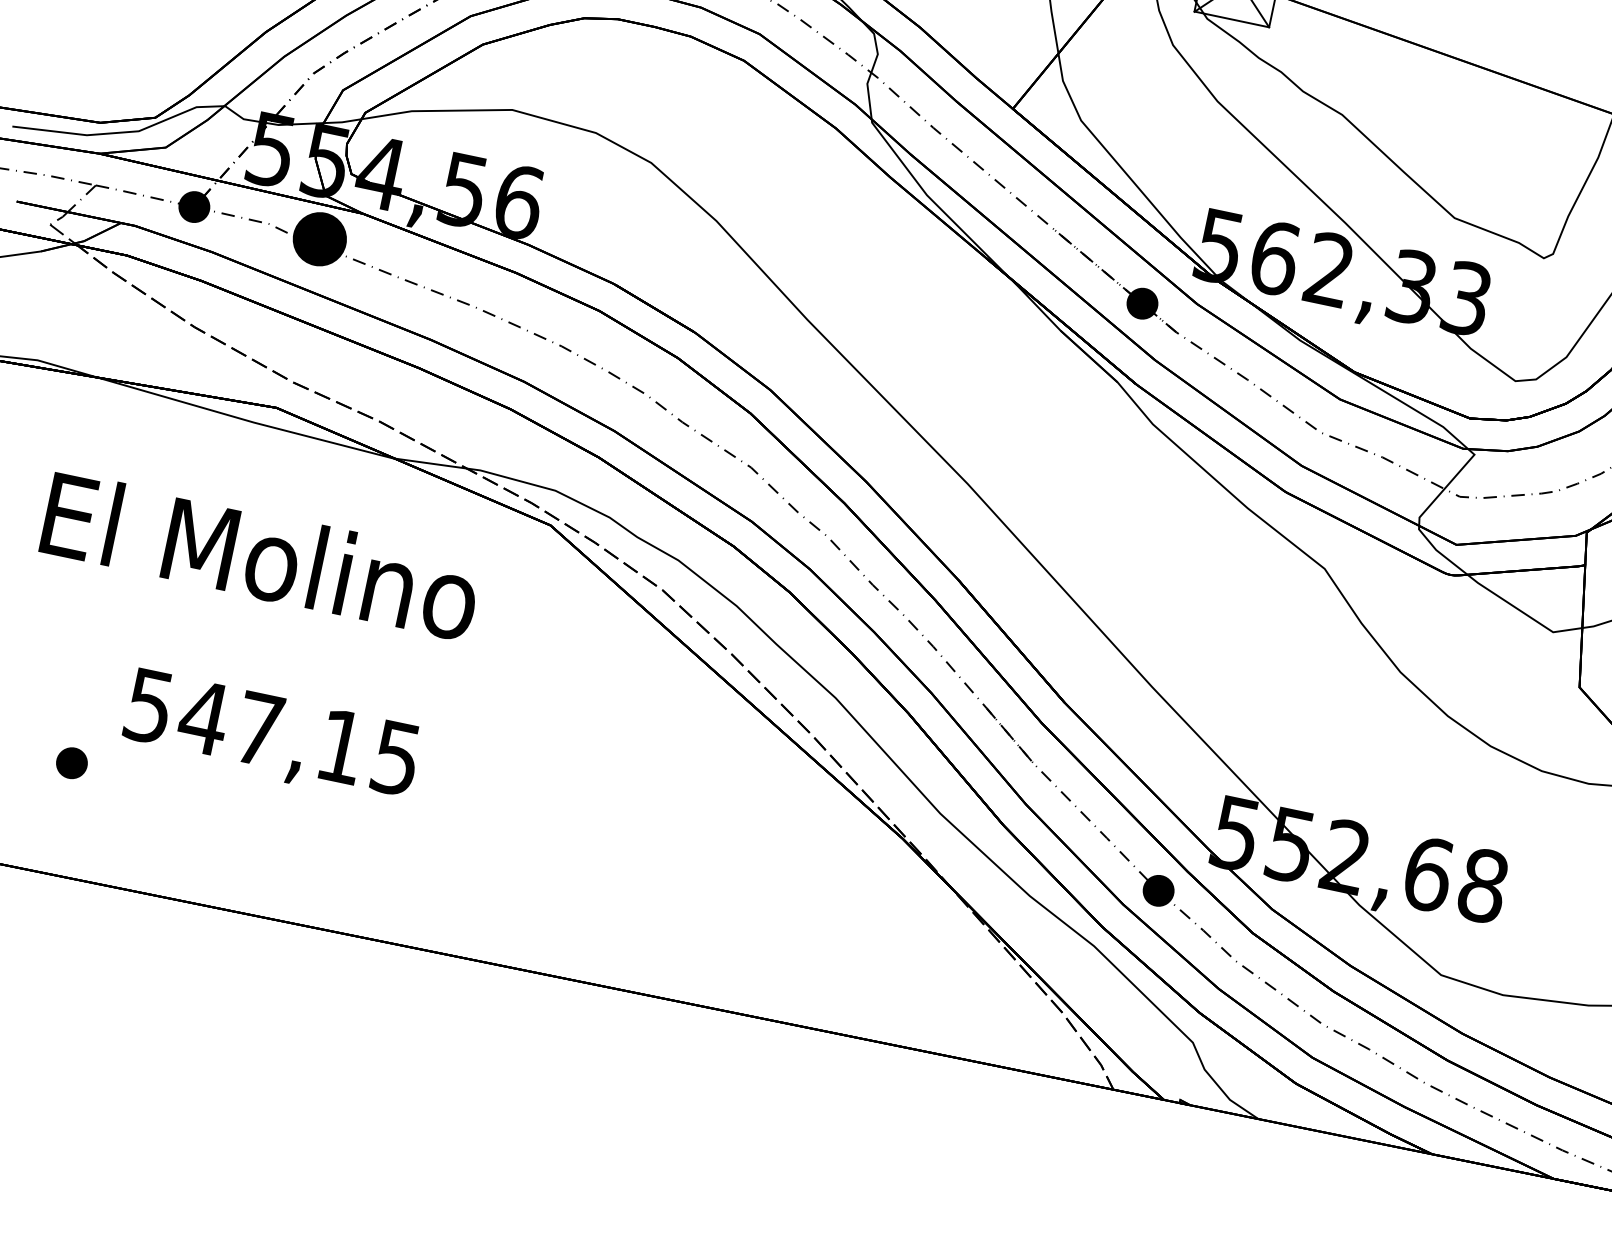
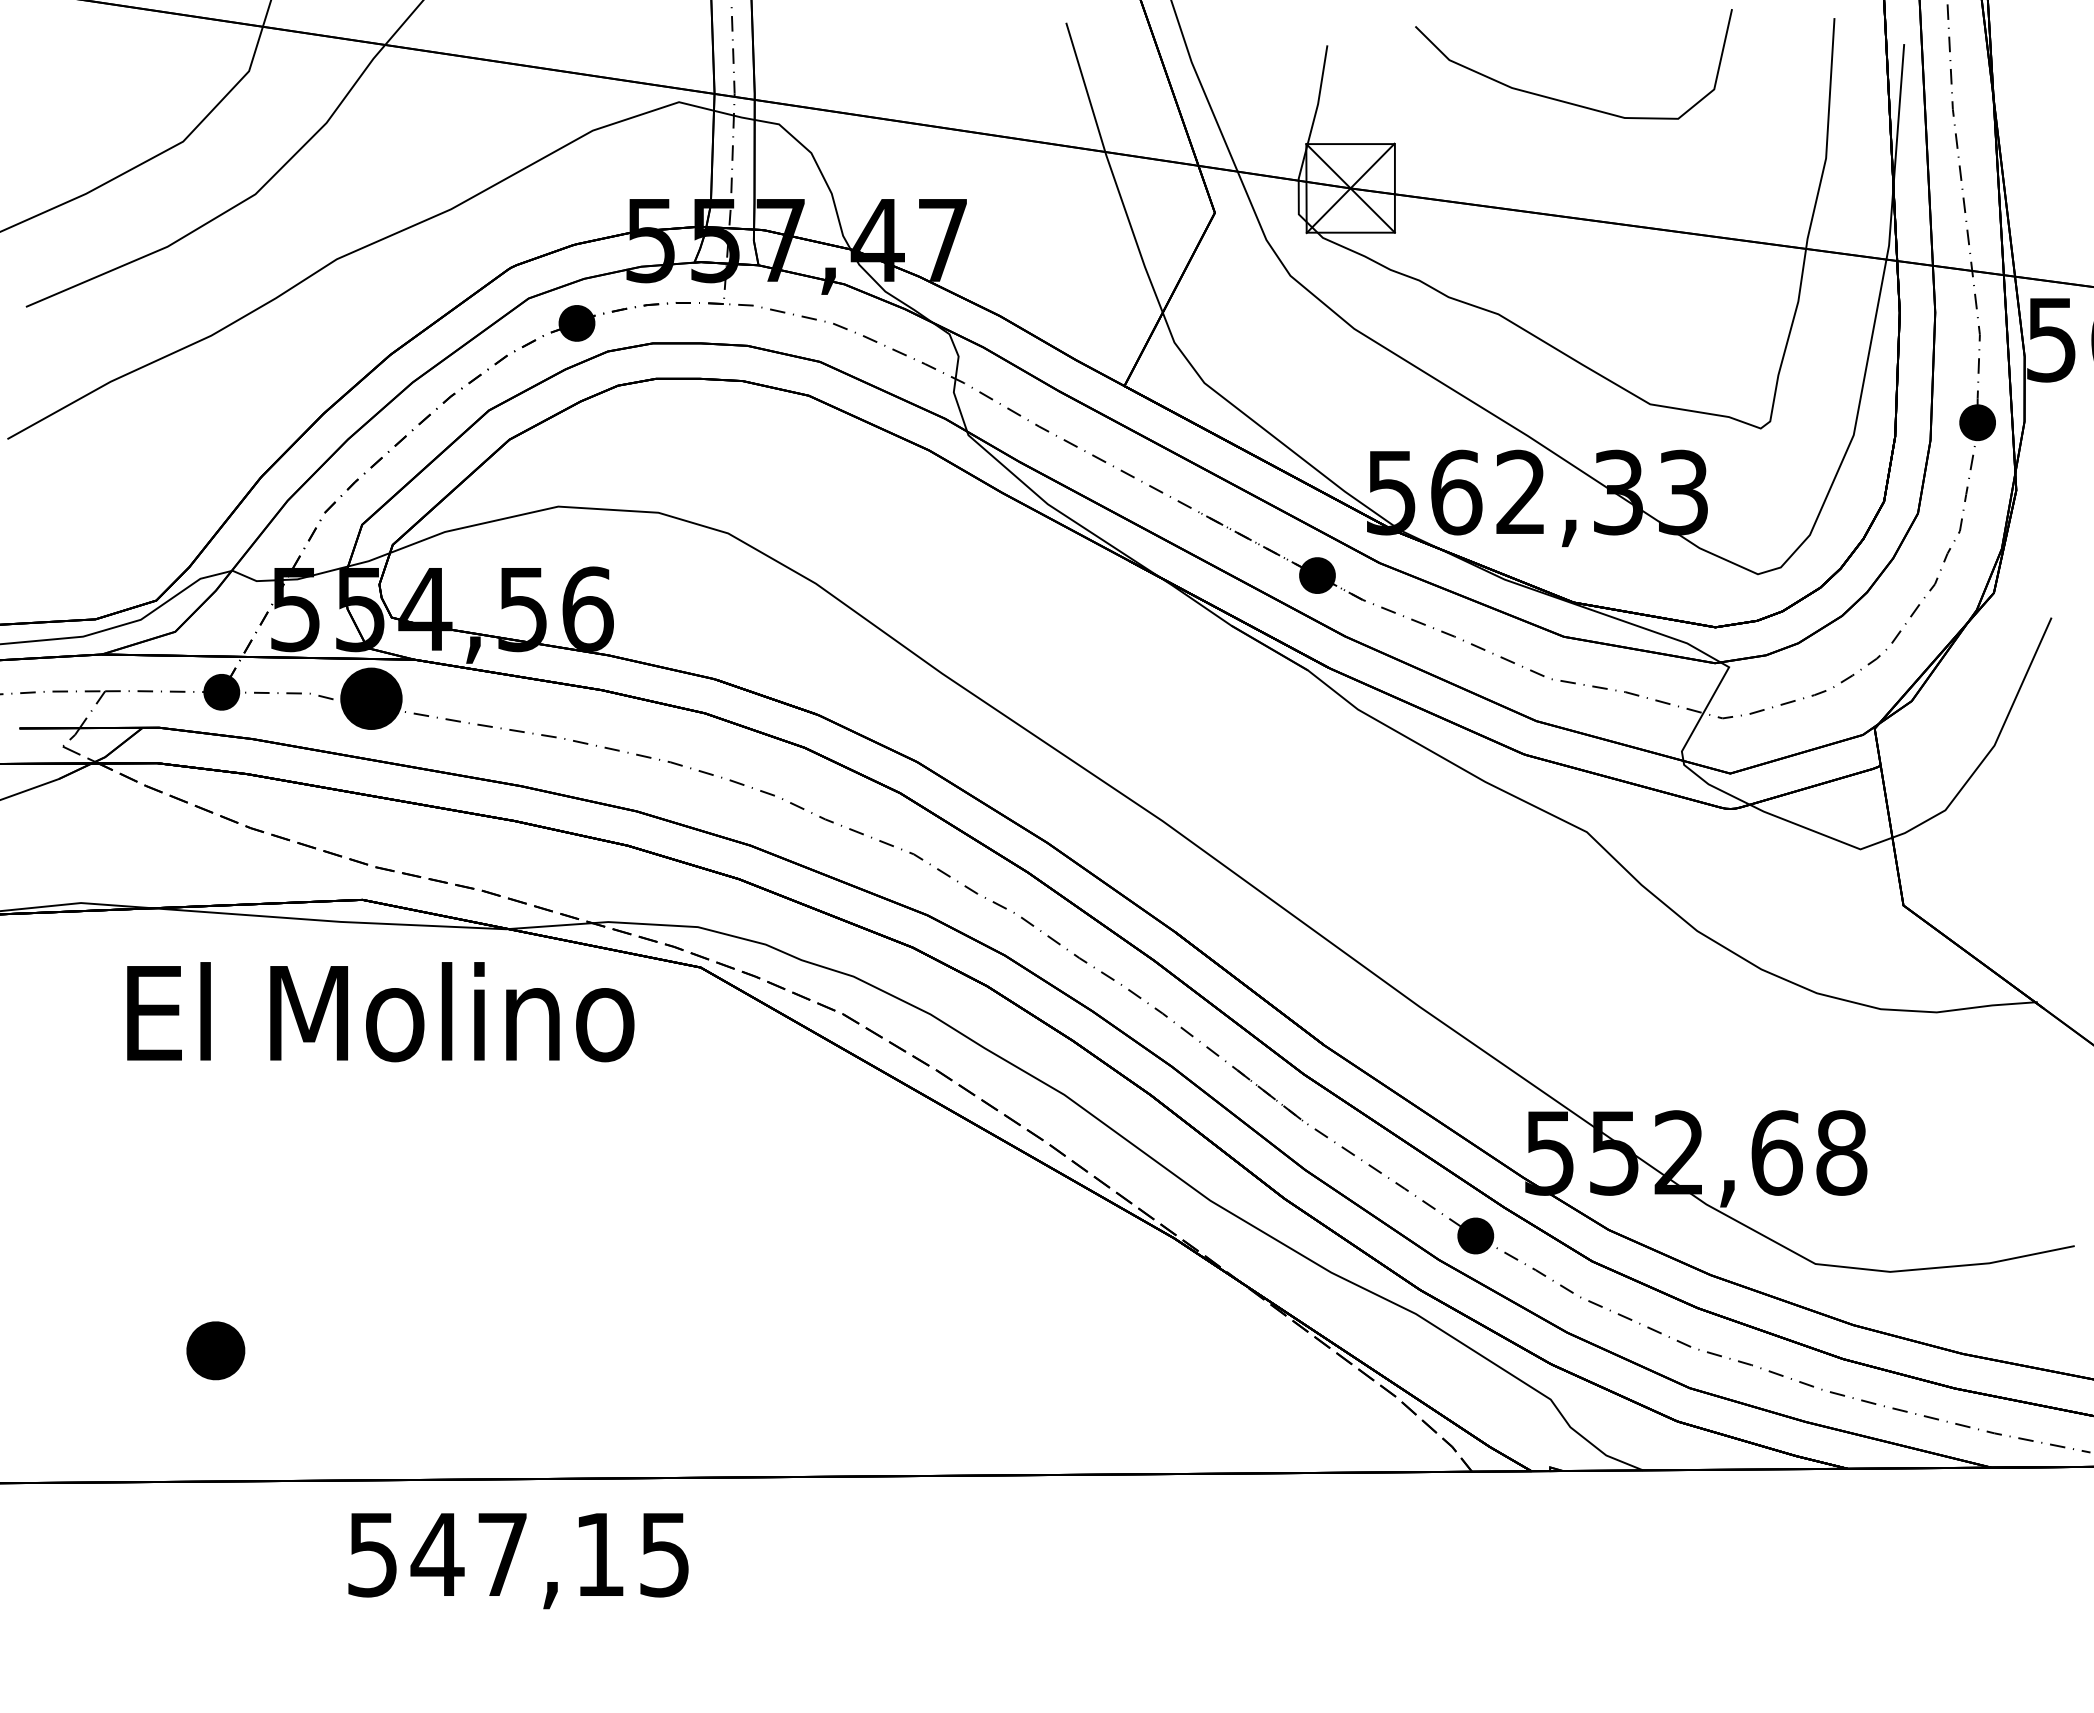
text: (261, 556) -> (380, 1012), moved
text: (271, 737) -> (518, 1561), moved
part: (71, 762) -> (215, 1350), size x1.6

